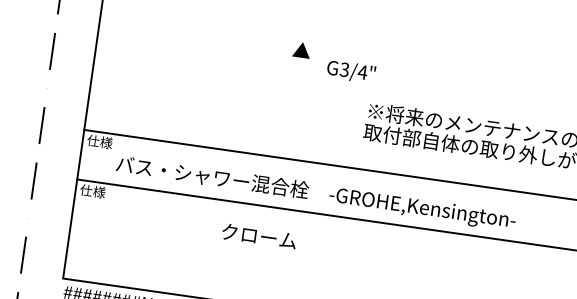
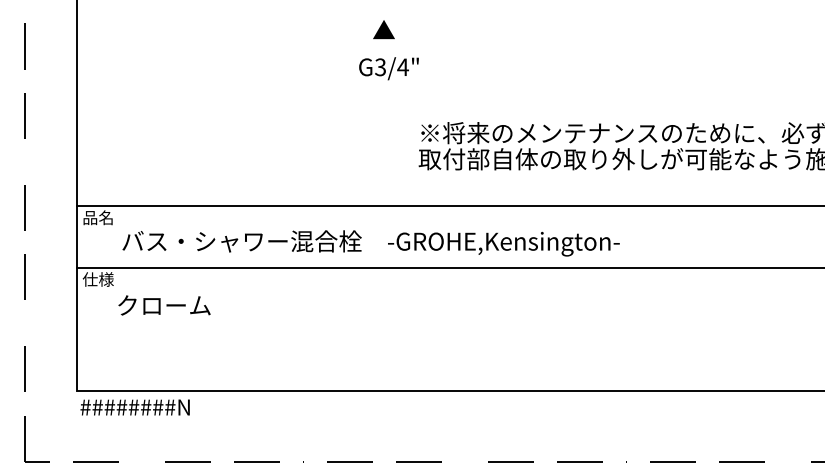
text: (301, 49) -> (383, 29), moved
text: (350, 71) -> (388, 68), moved
text: (99, 141) -> (97, 217), 仕様 -> 品名
text: (259, 236) -> (164, 305), moved

